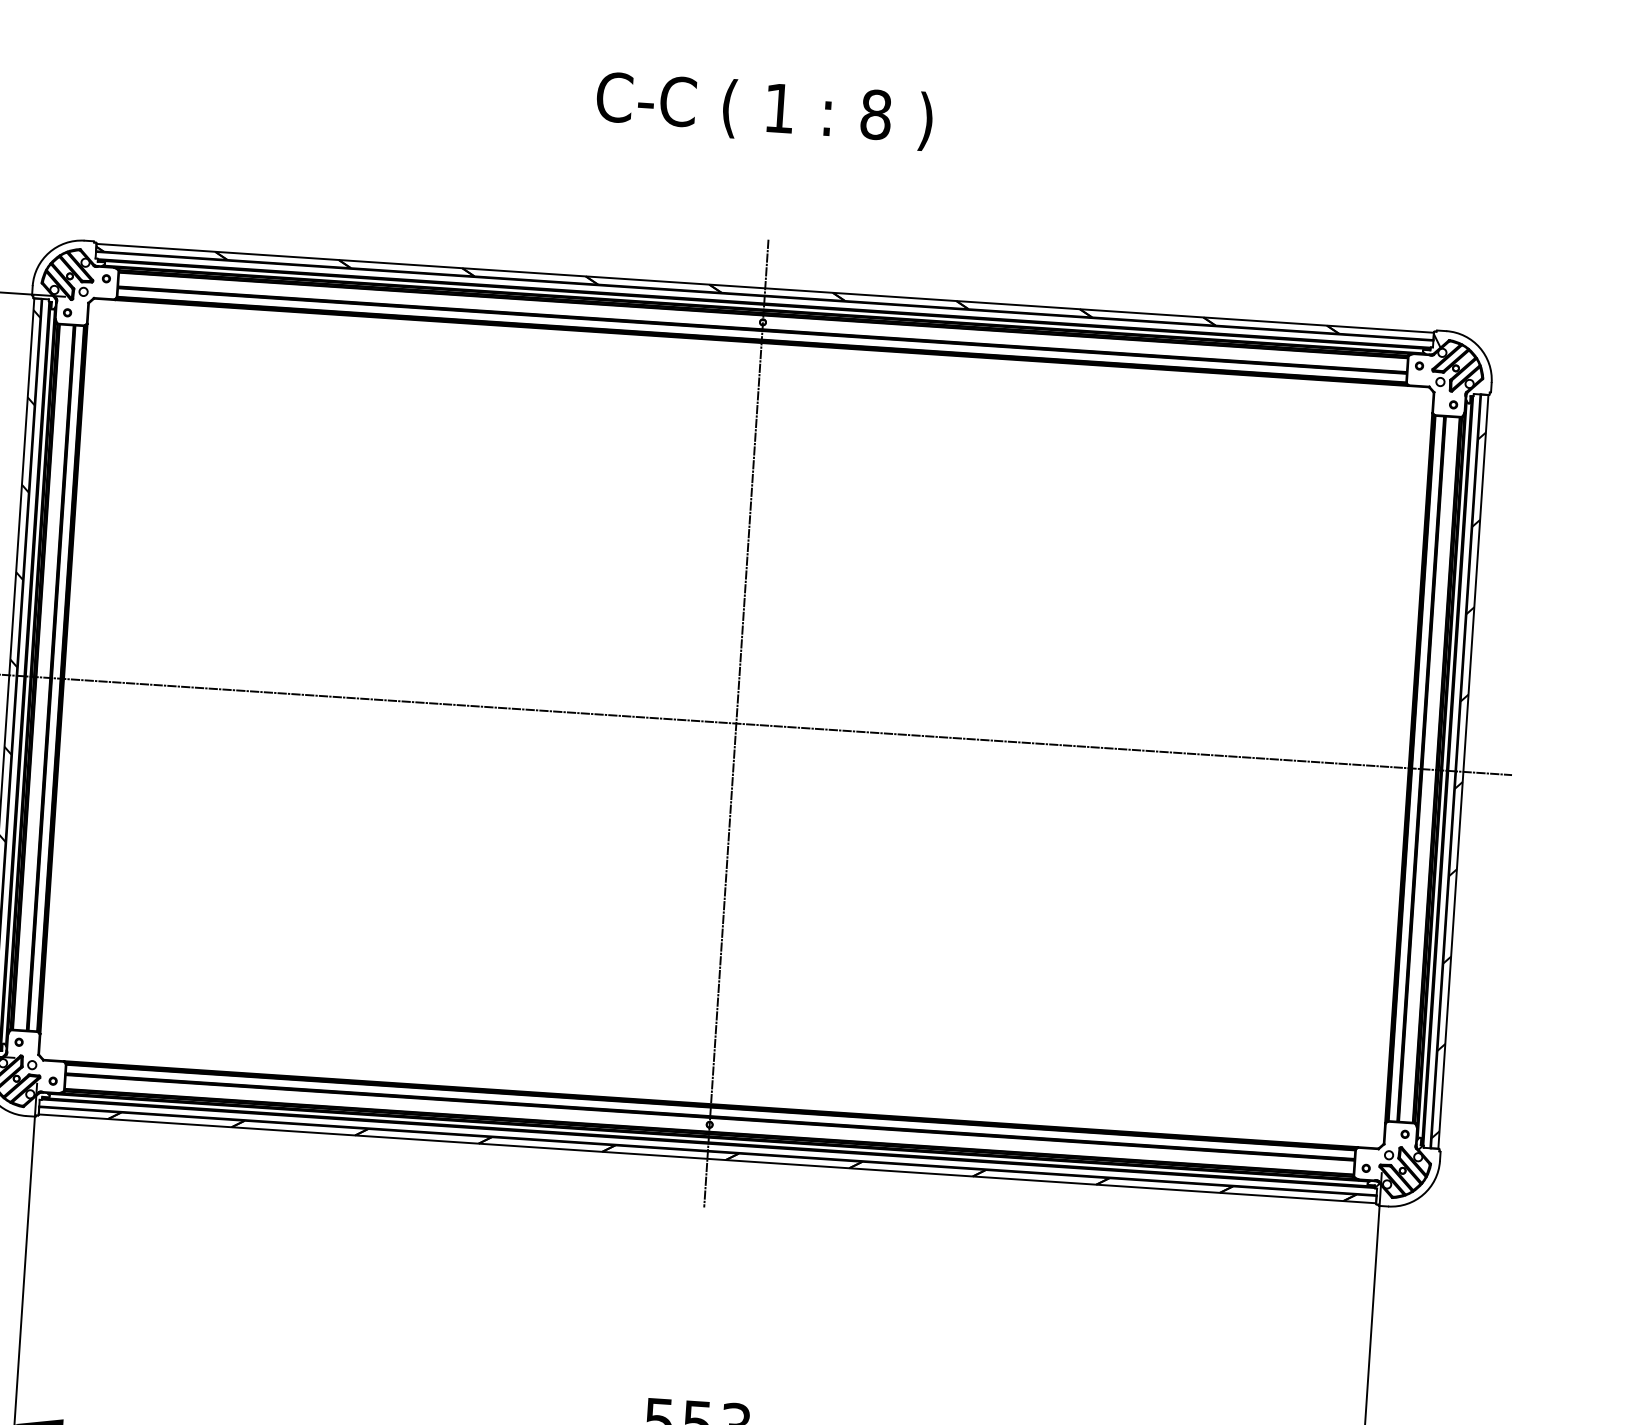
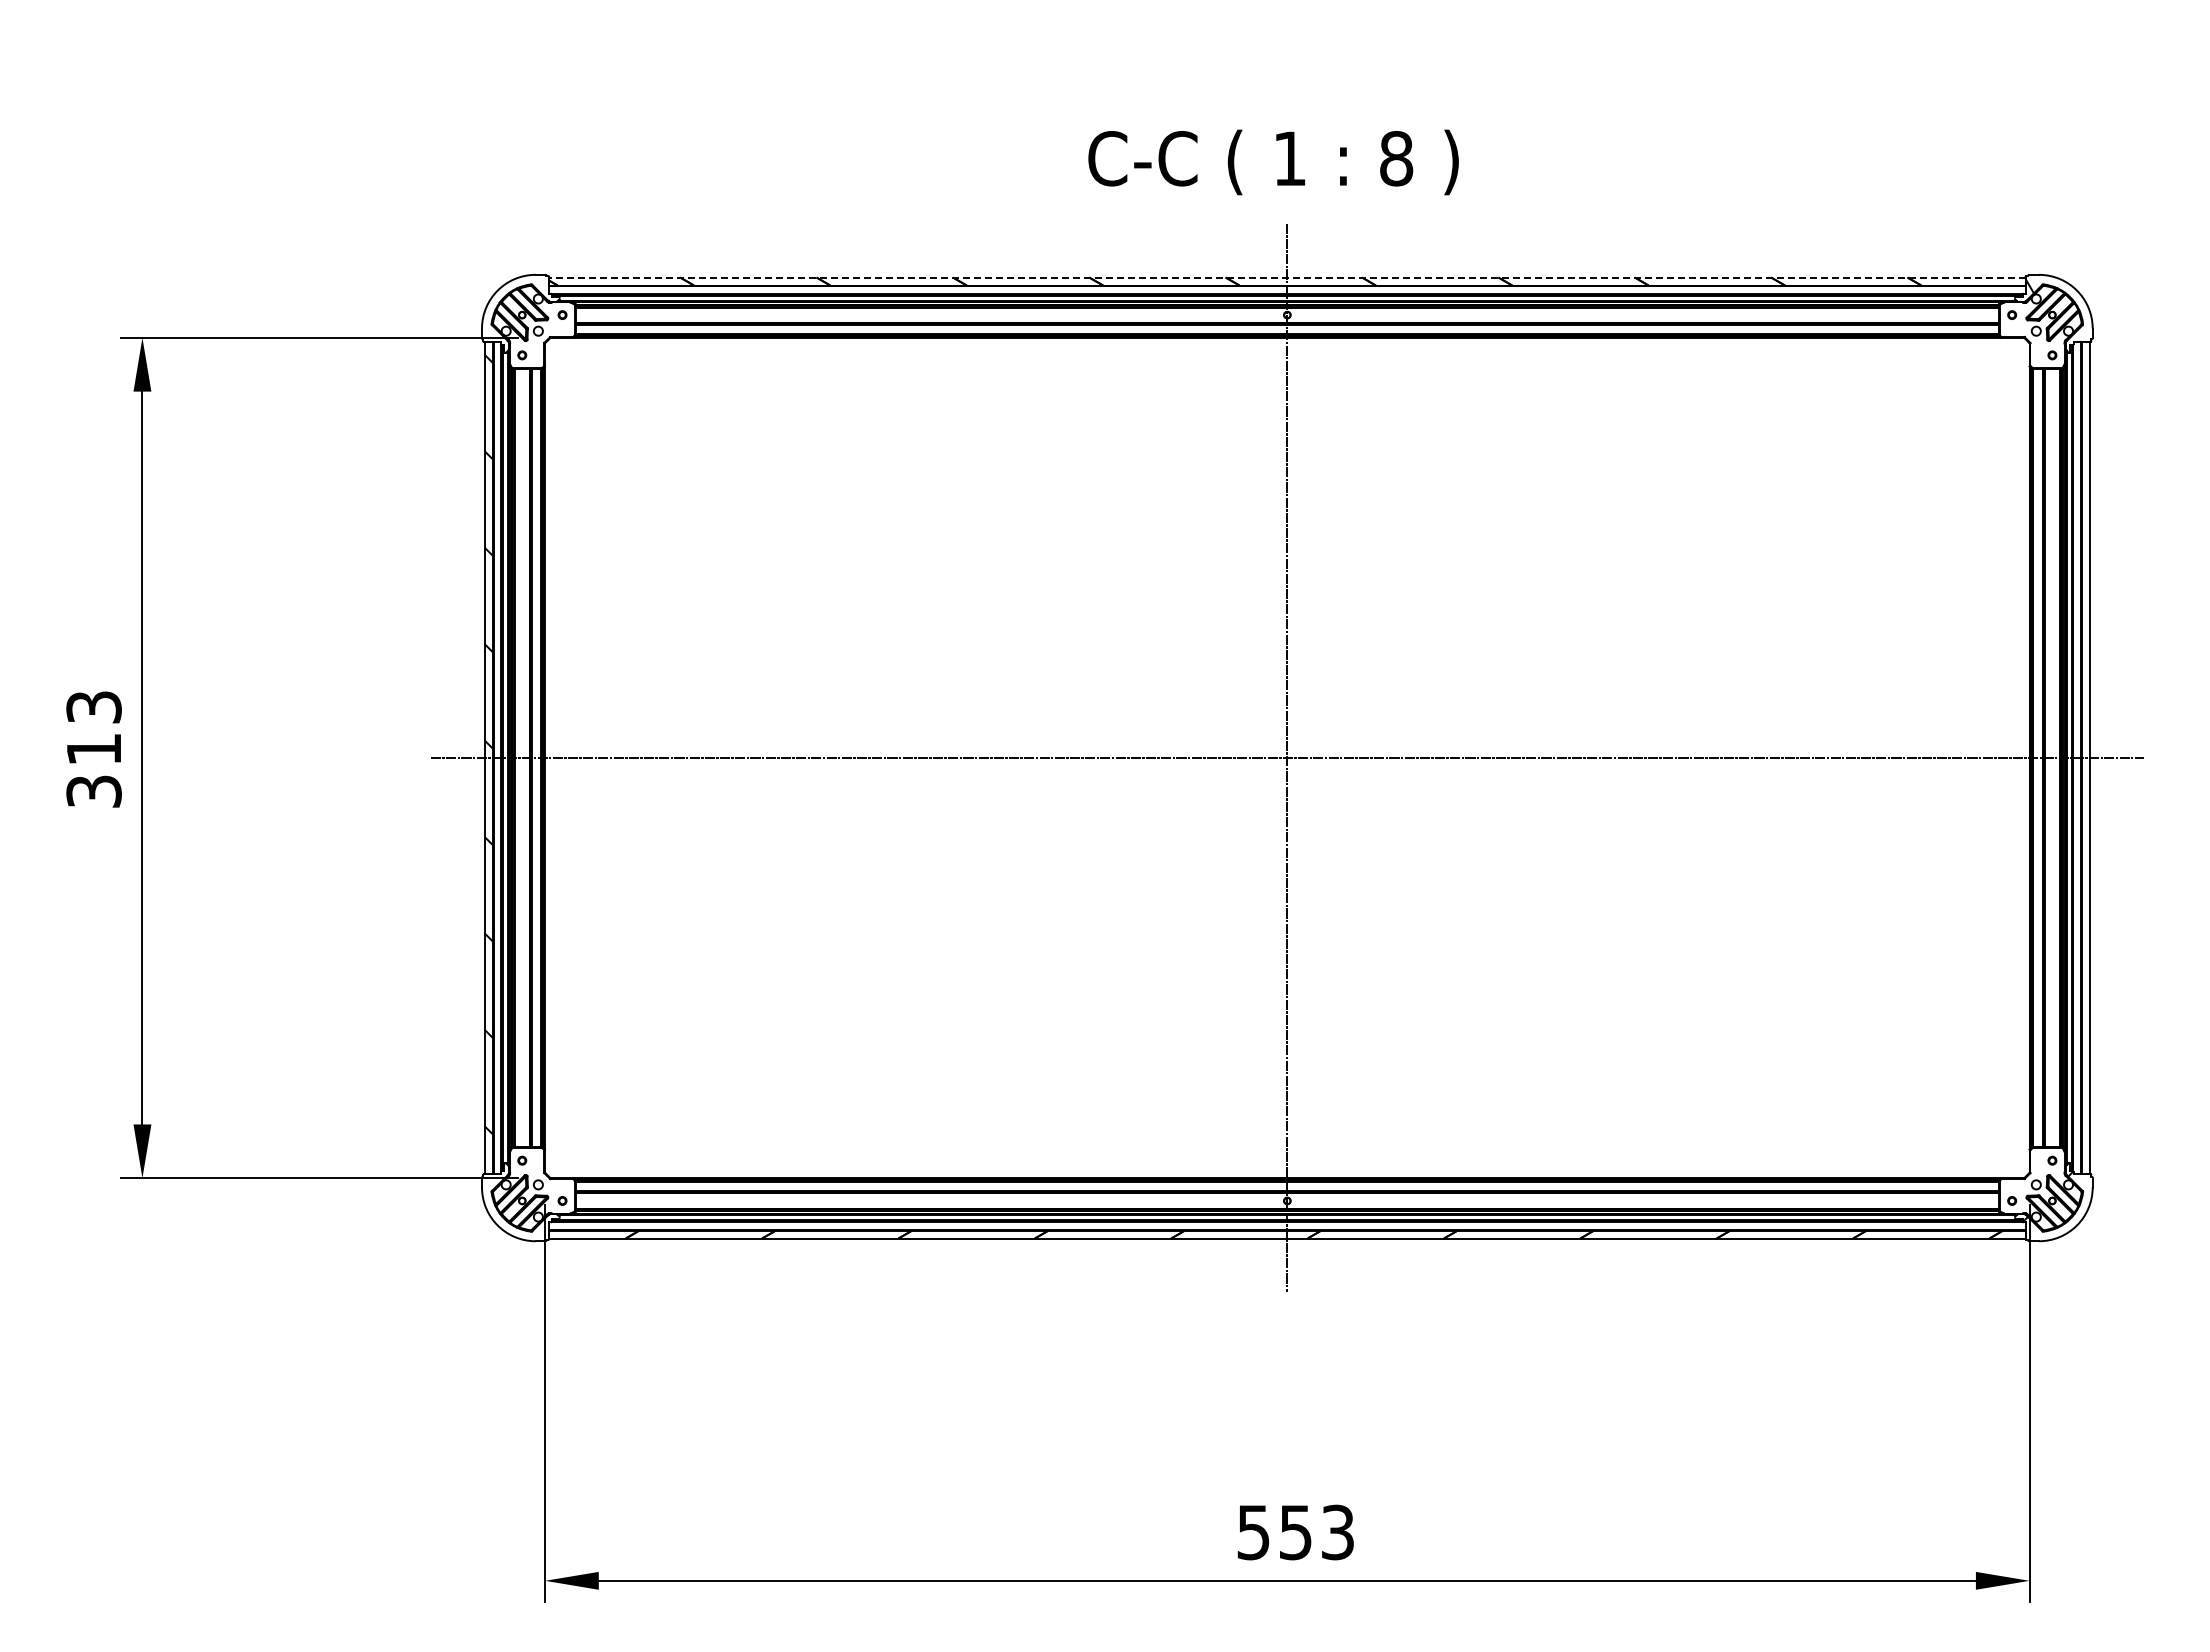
text: (764, 110) -> (1273, 162), moved
line: (764, 288) -> (1286, 277), solid -> dashed
hatch: (1458, 784) -> (2085, 772), removed

